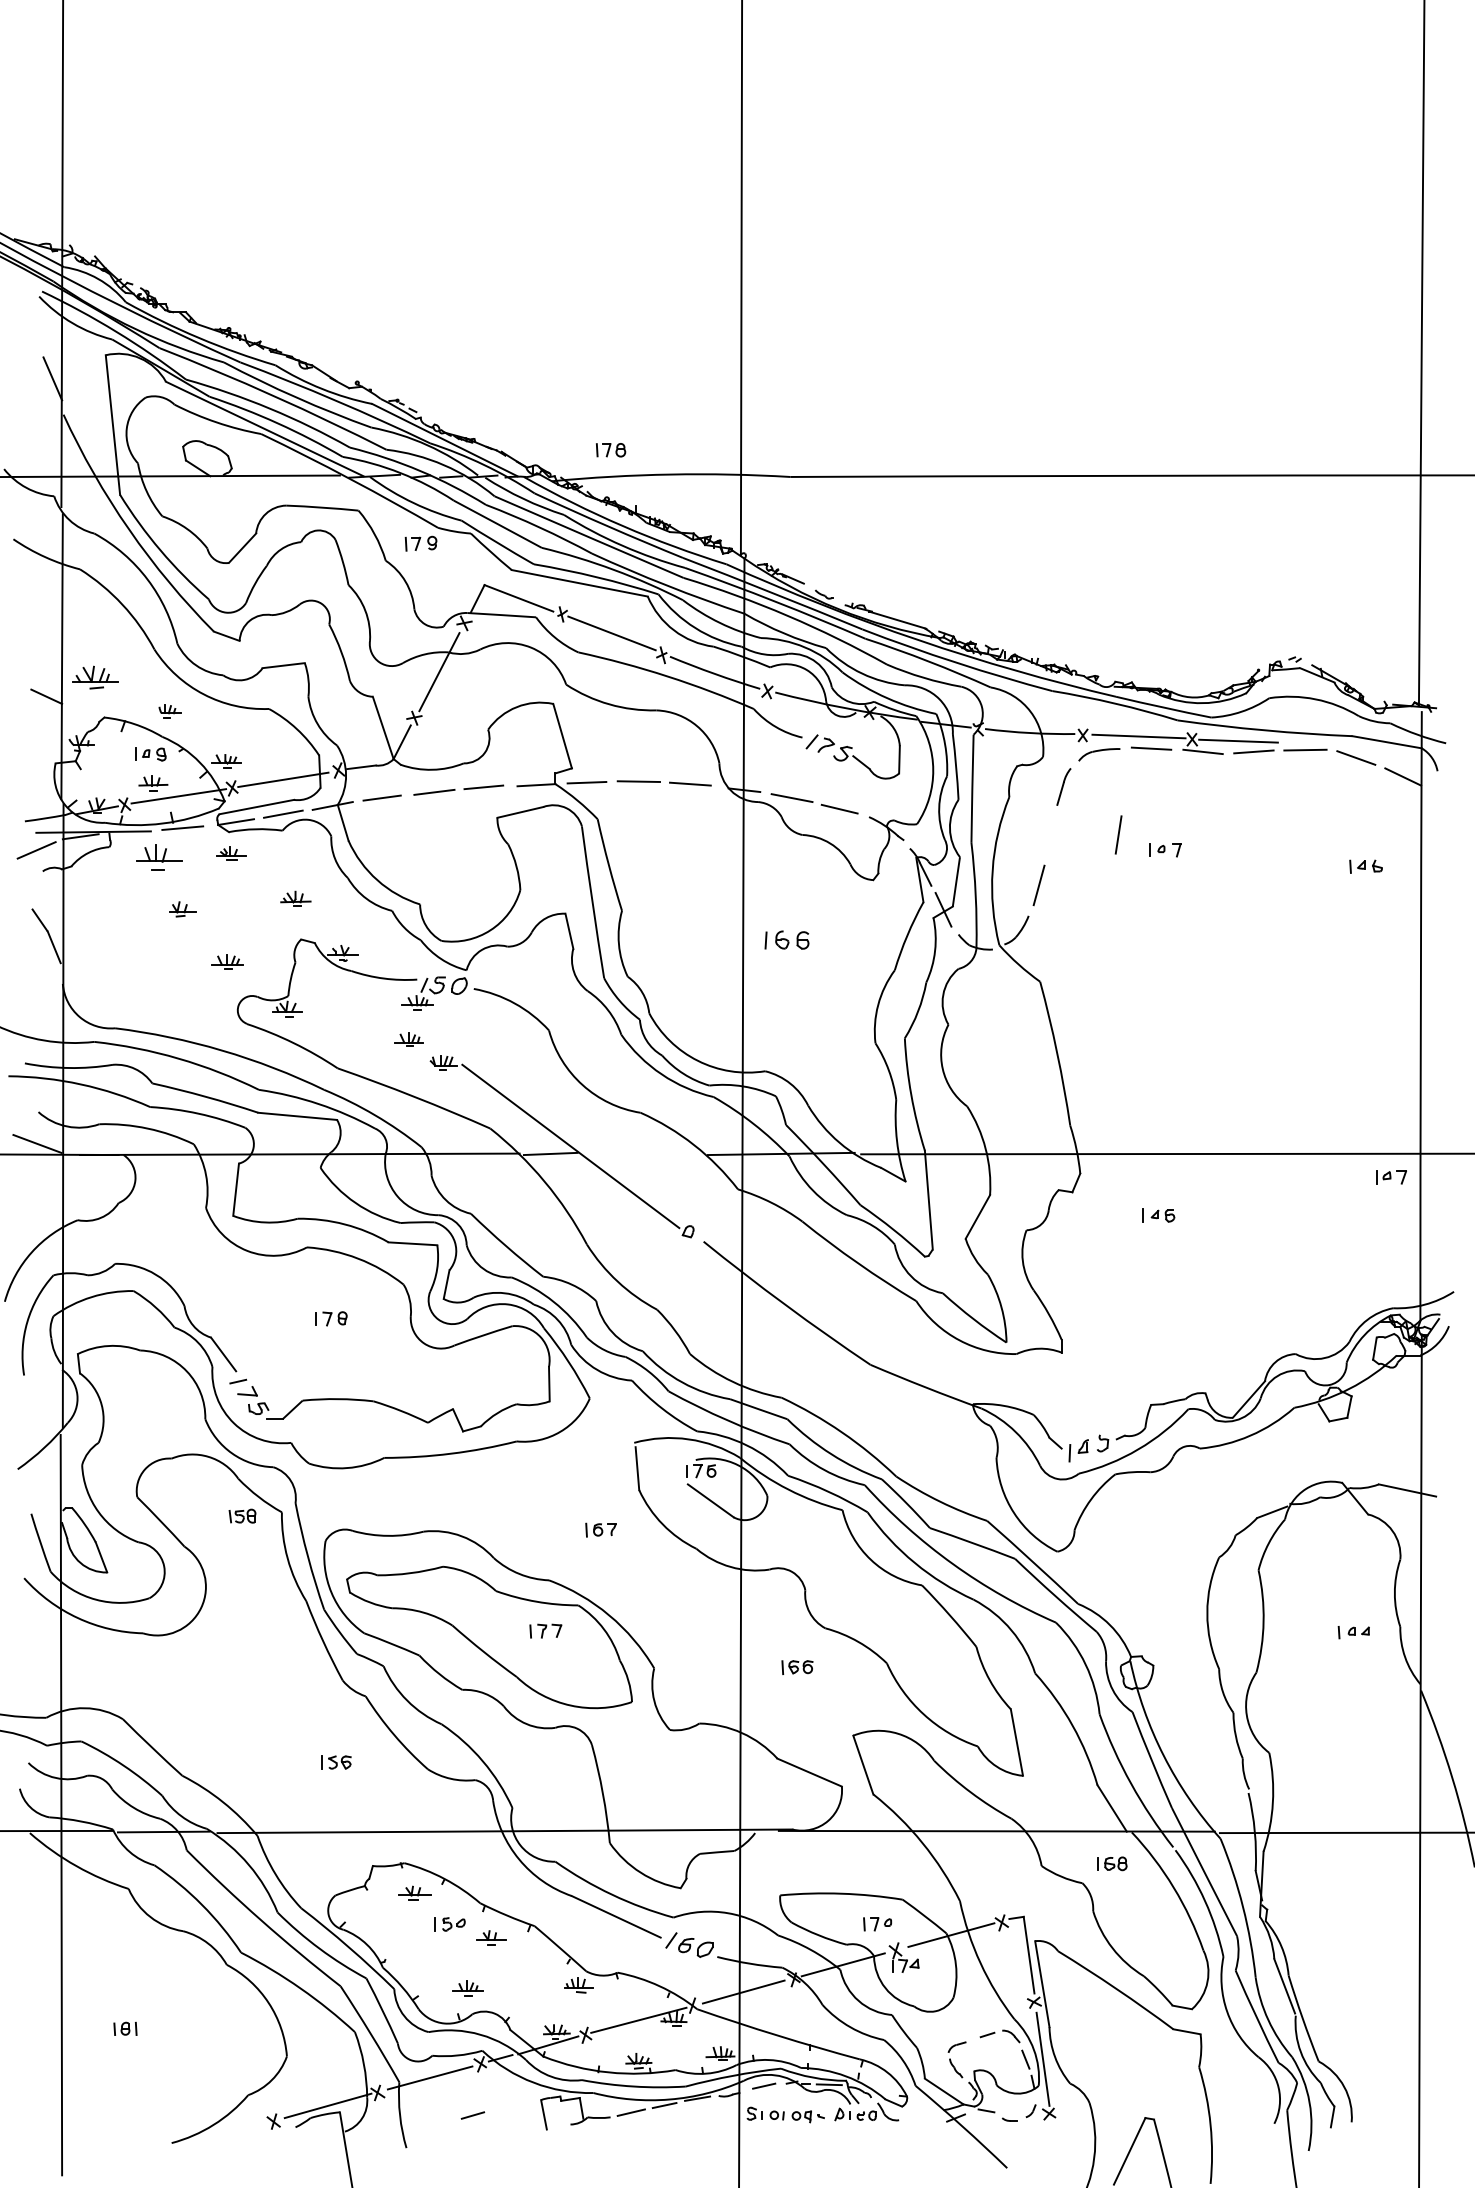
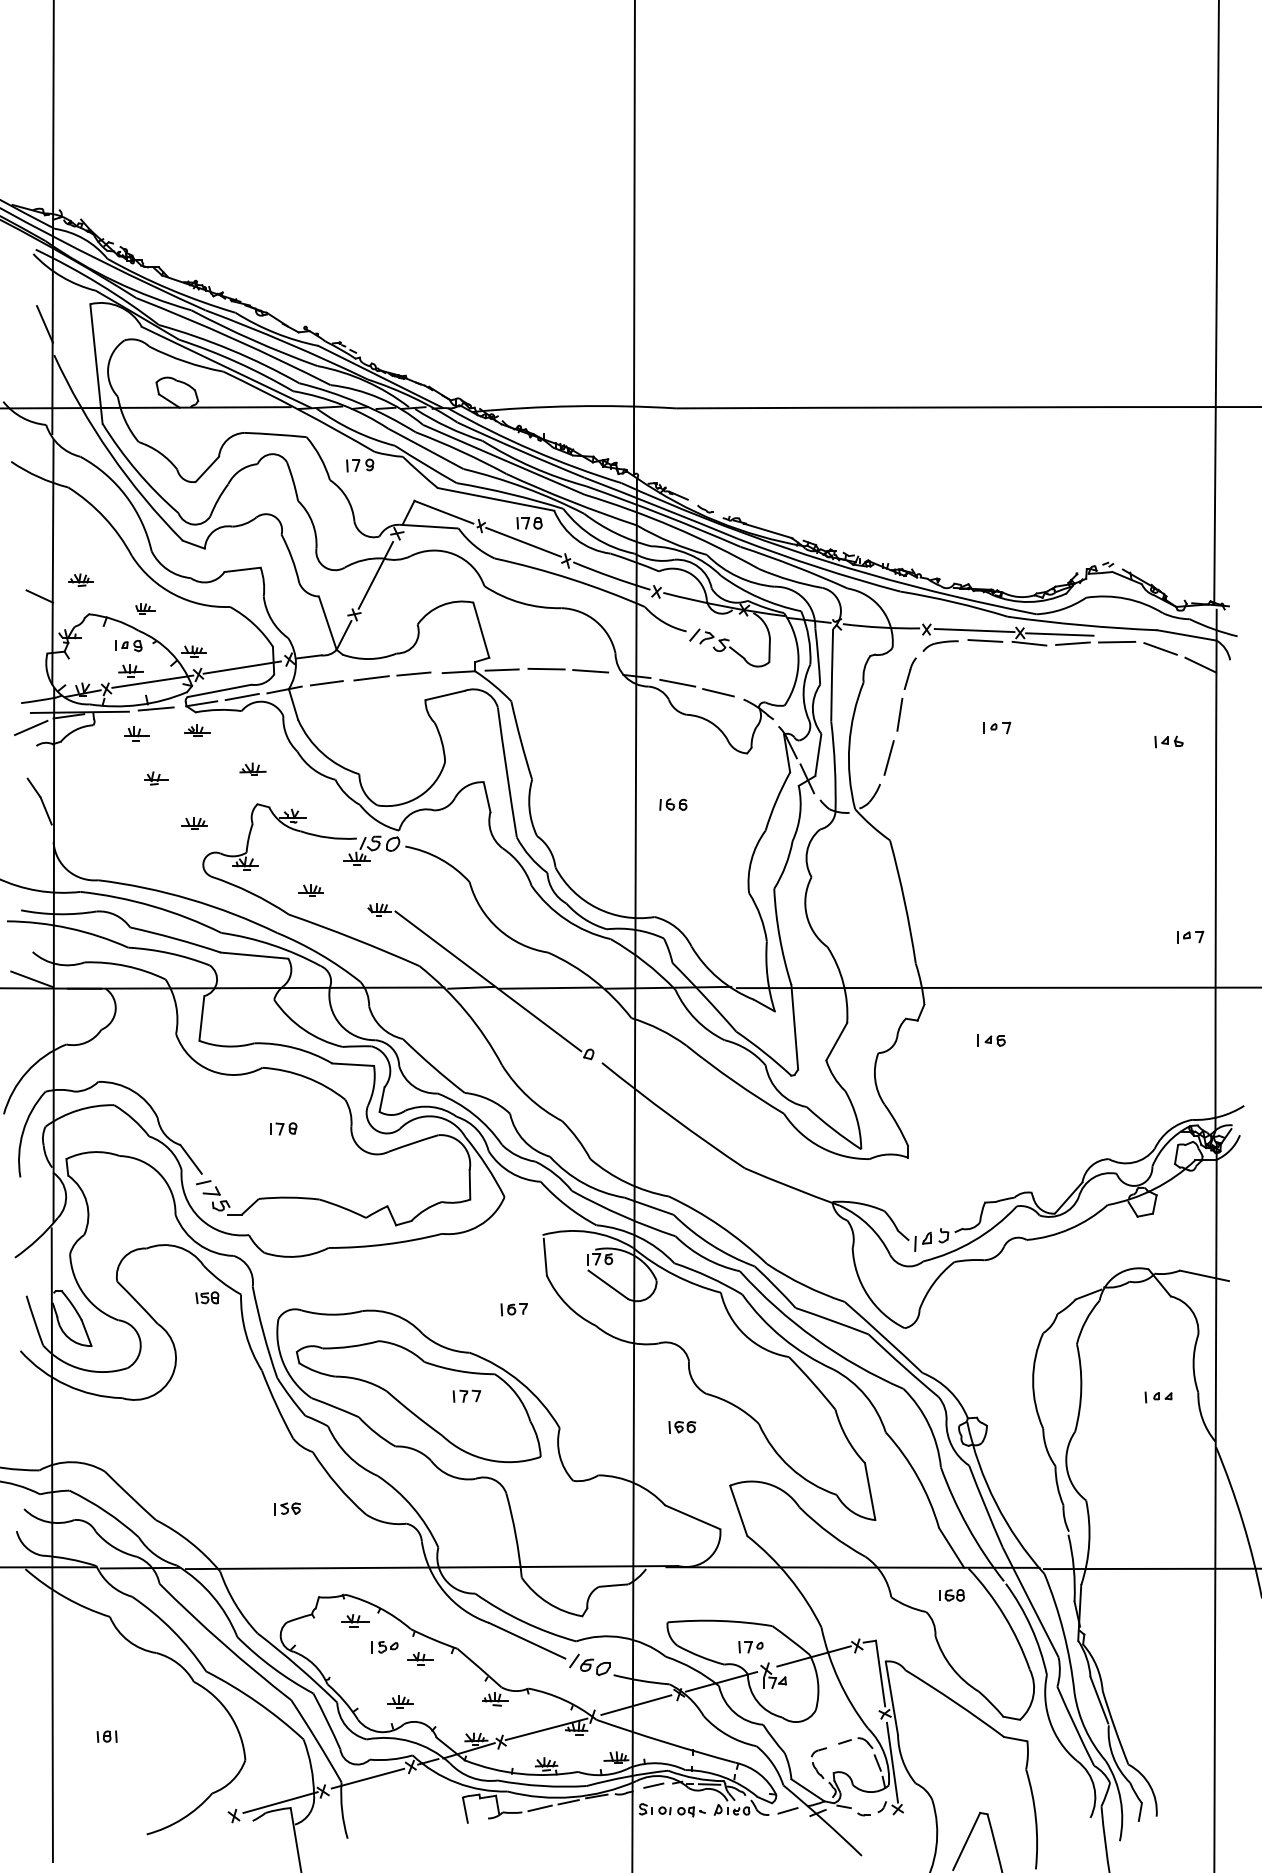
part: (611, 450) -> (530, 523), moved
part: (94, 677) -> (80, 580), size x0.62
line: (1118, 834) -> (899, 714), moved
part: (159, 856) -> (136, 733), size x0.62
part: (786, 939) -> (672, 804), size x0.71
part: (408, 1039) -> (310, 889), moved
line: (643, 1154) -> (550, 988), added
part: (1391, 1177) -> (1190, 936), moved
line: (472, 2115) -> (787, 1810), moved

